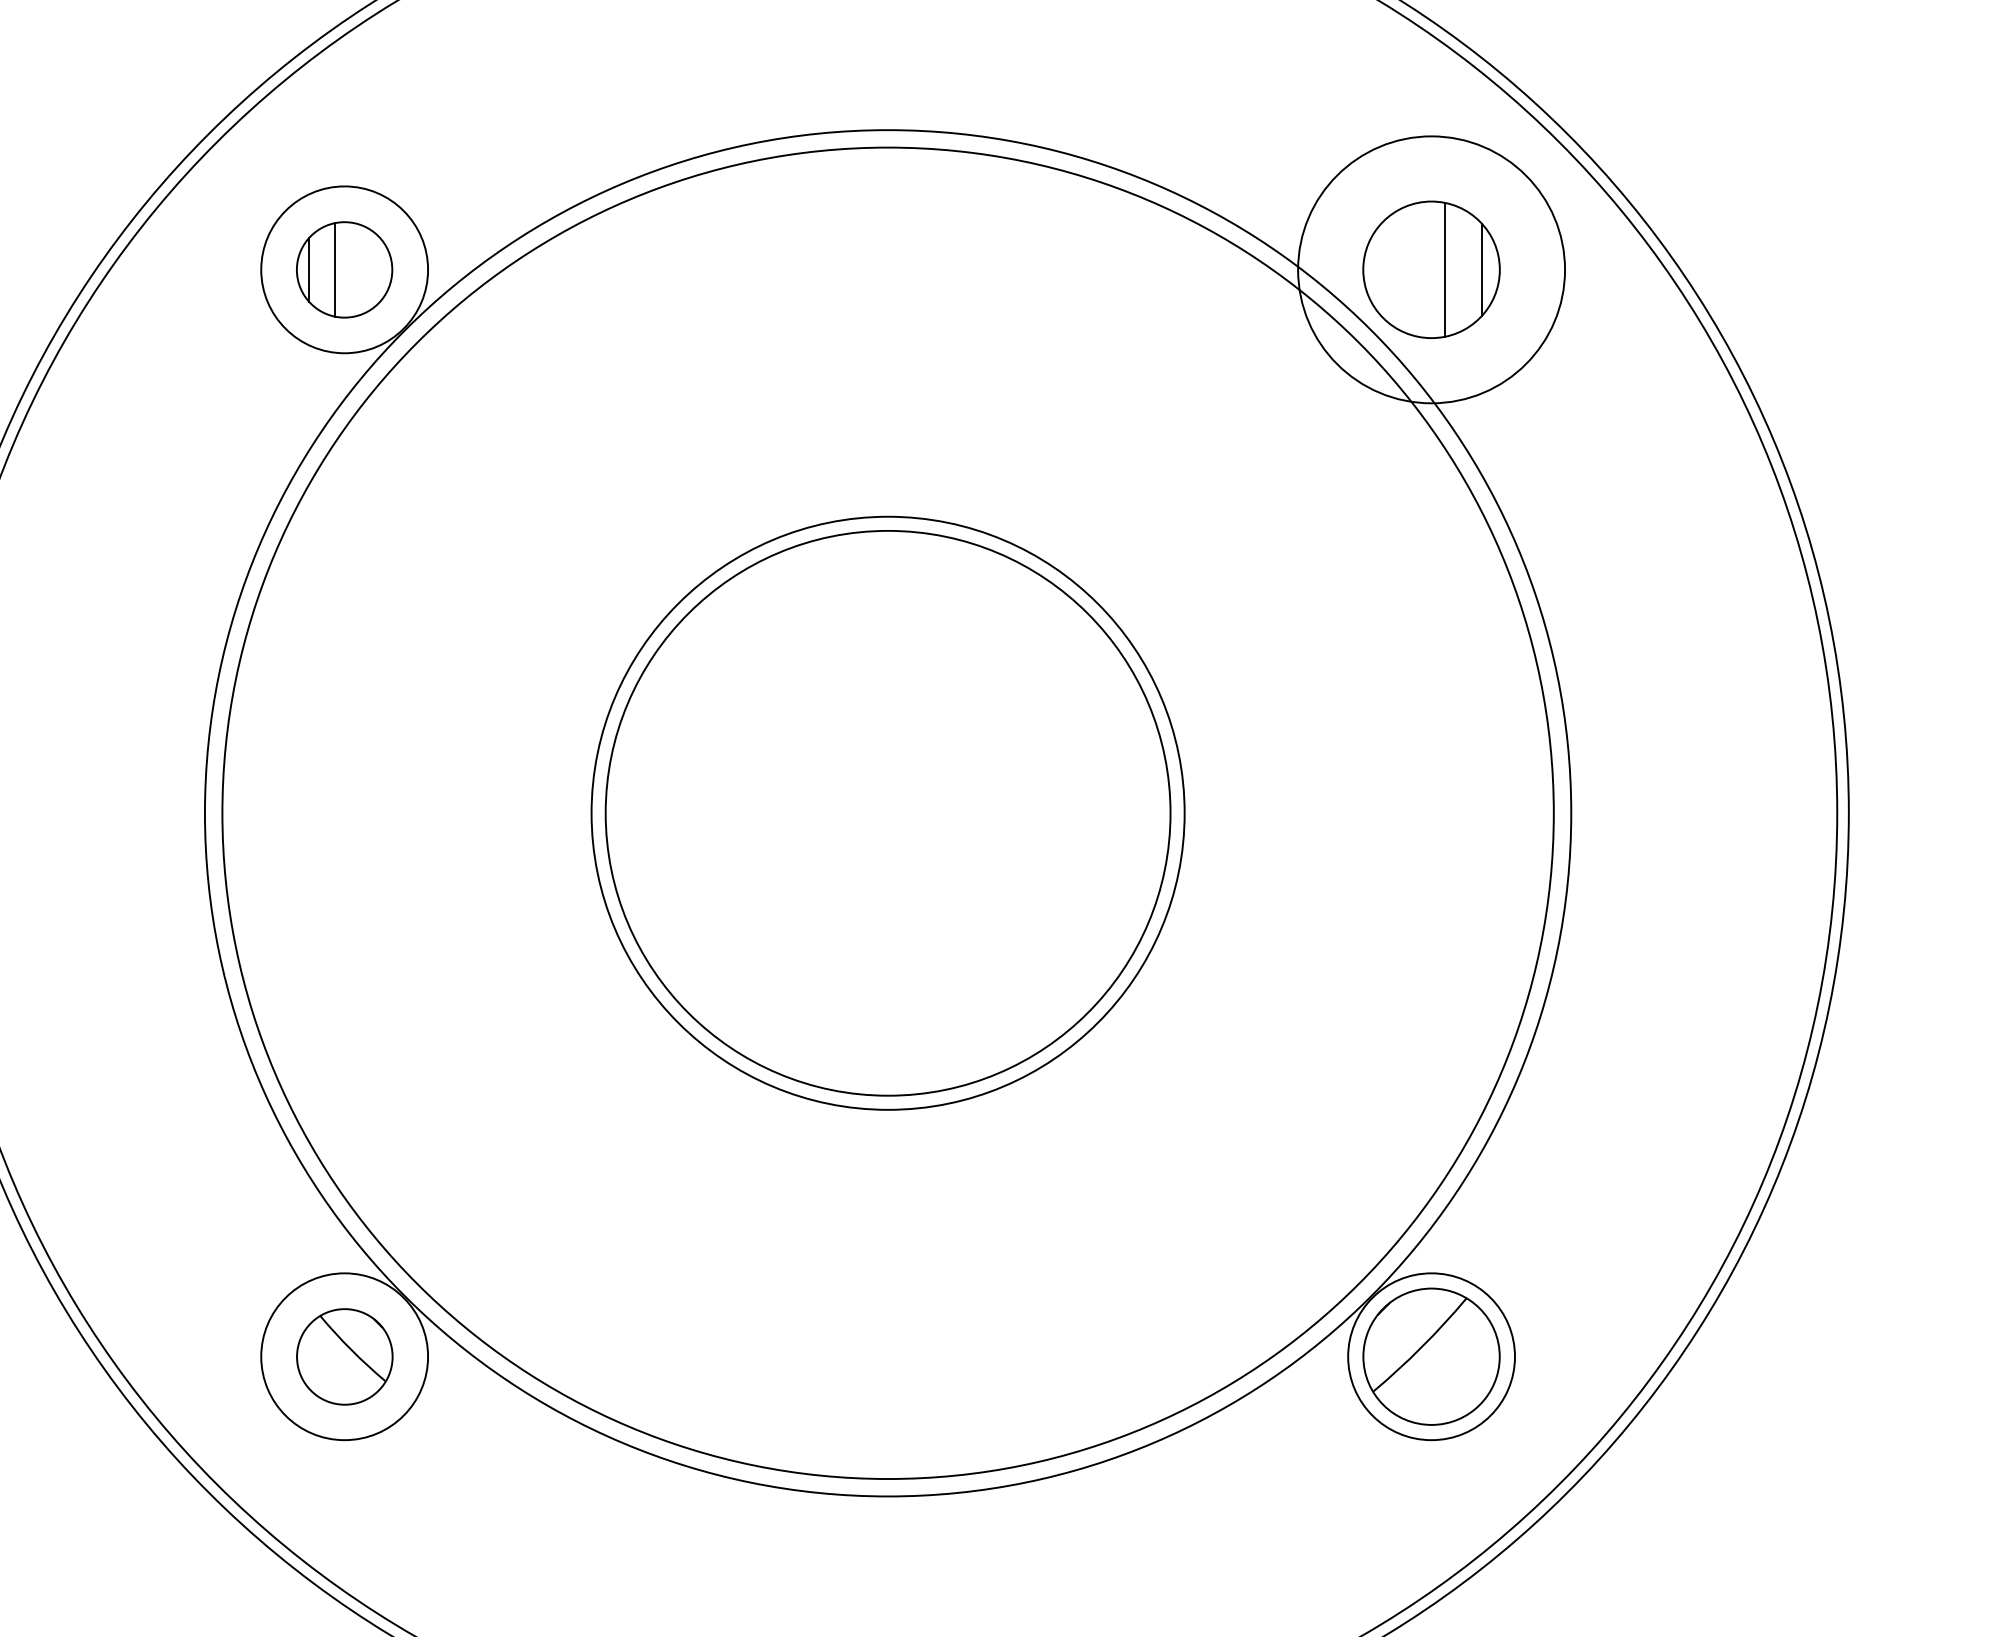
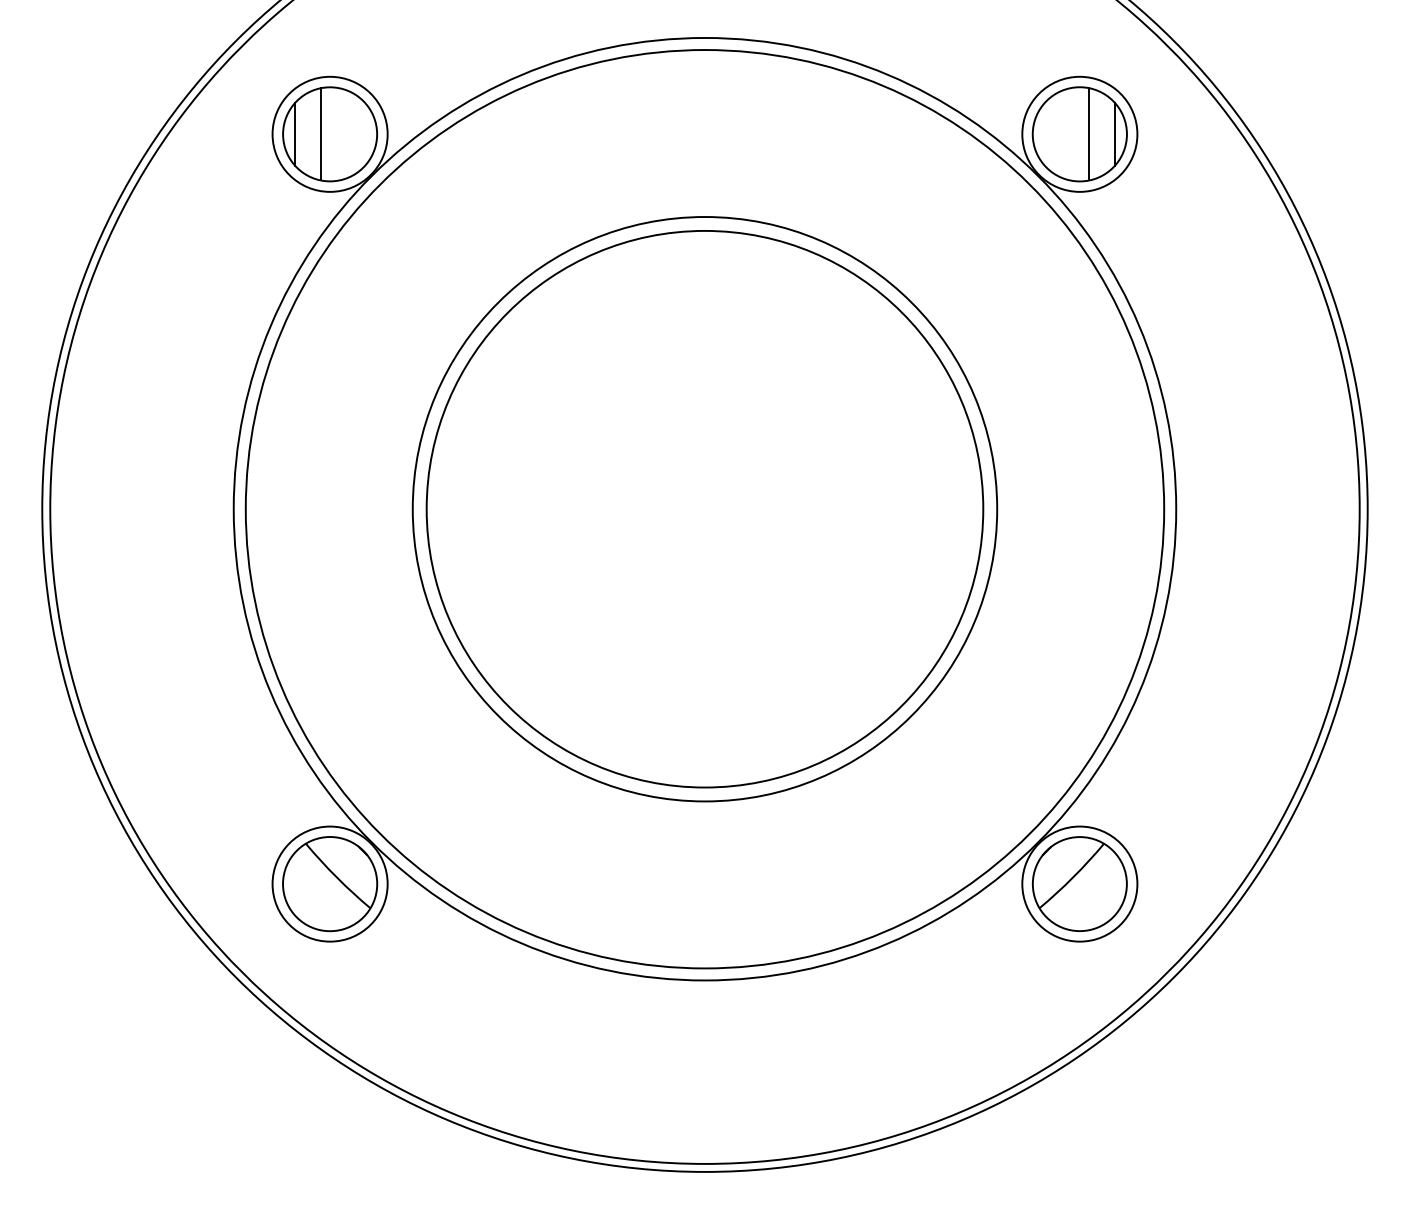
circle: (1431, 268) -> (1079, 133), size x0.62
part: (343, 270) -> (329, 134), size x1.43
circle: (887, 812) -> (704, 508), size x1.43
circle: (887, 813) -> (704, 509), size x1.43
part: (345, 1357) -> (330, 884), size x1.43

